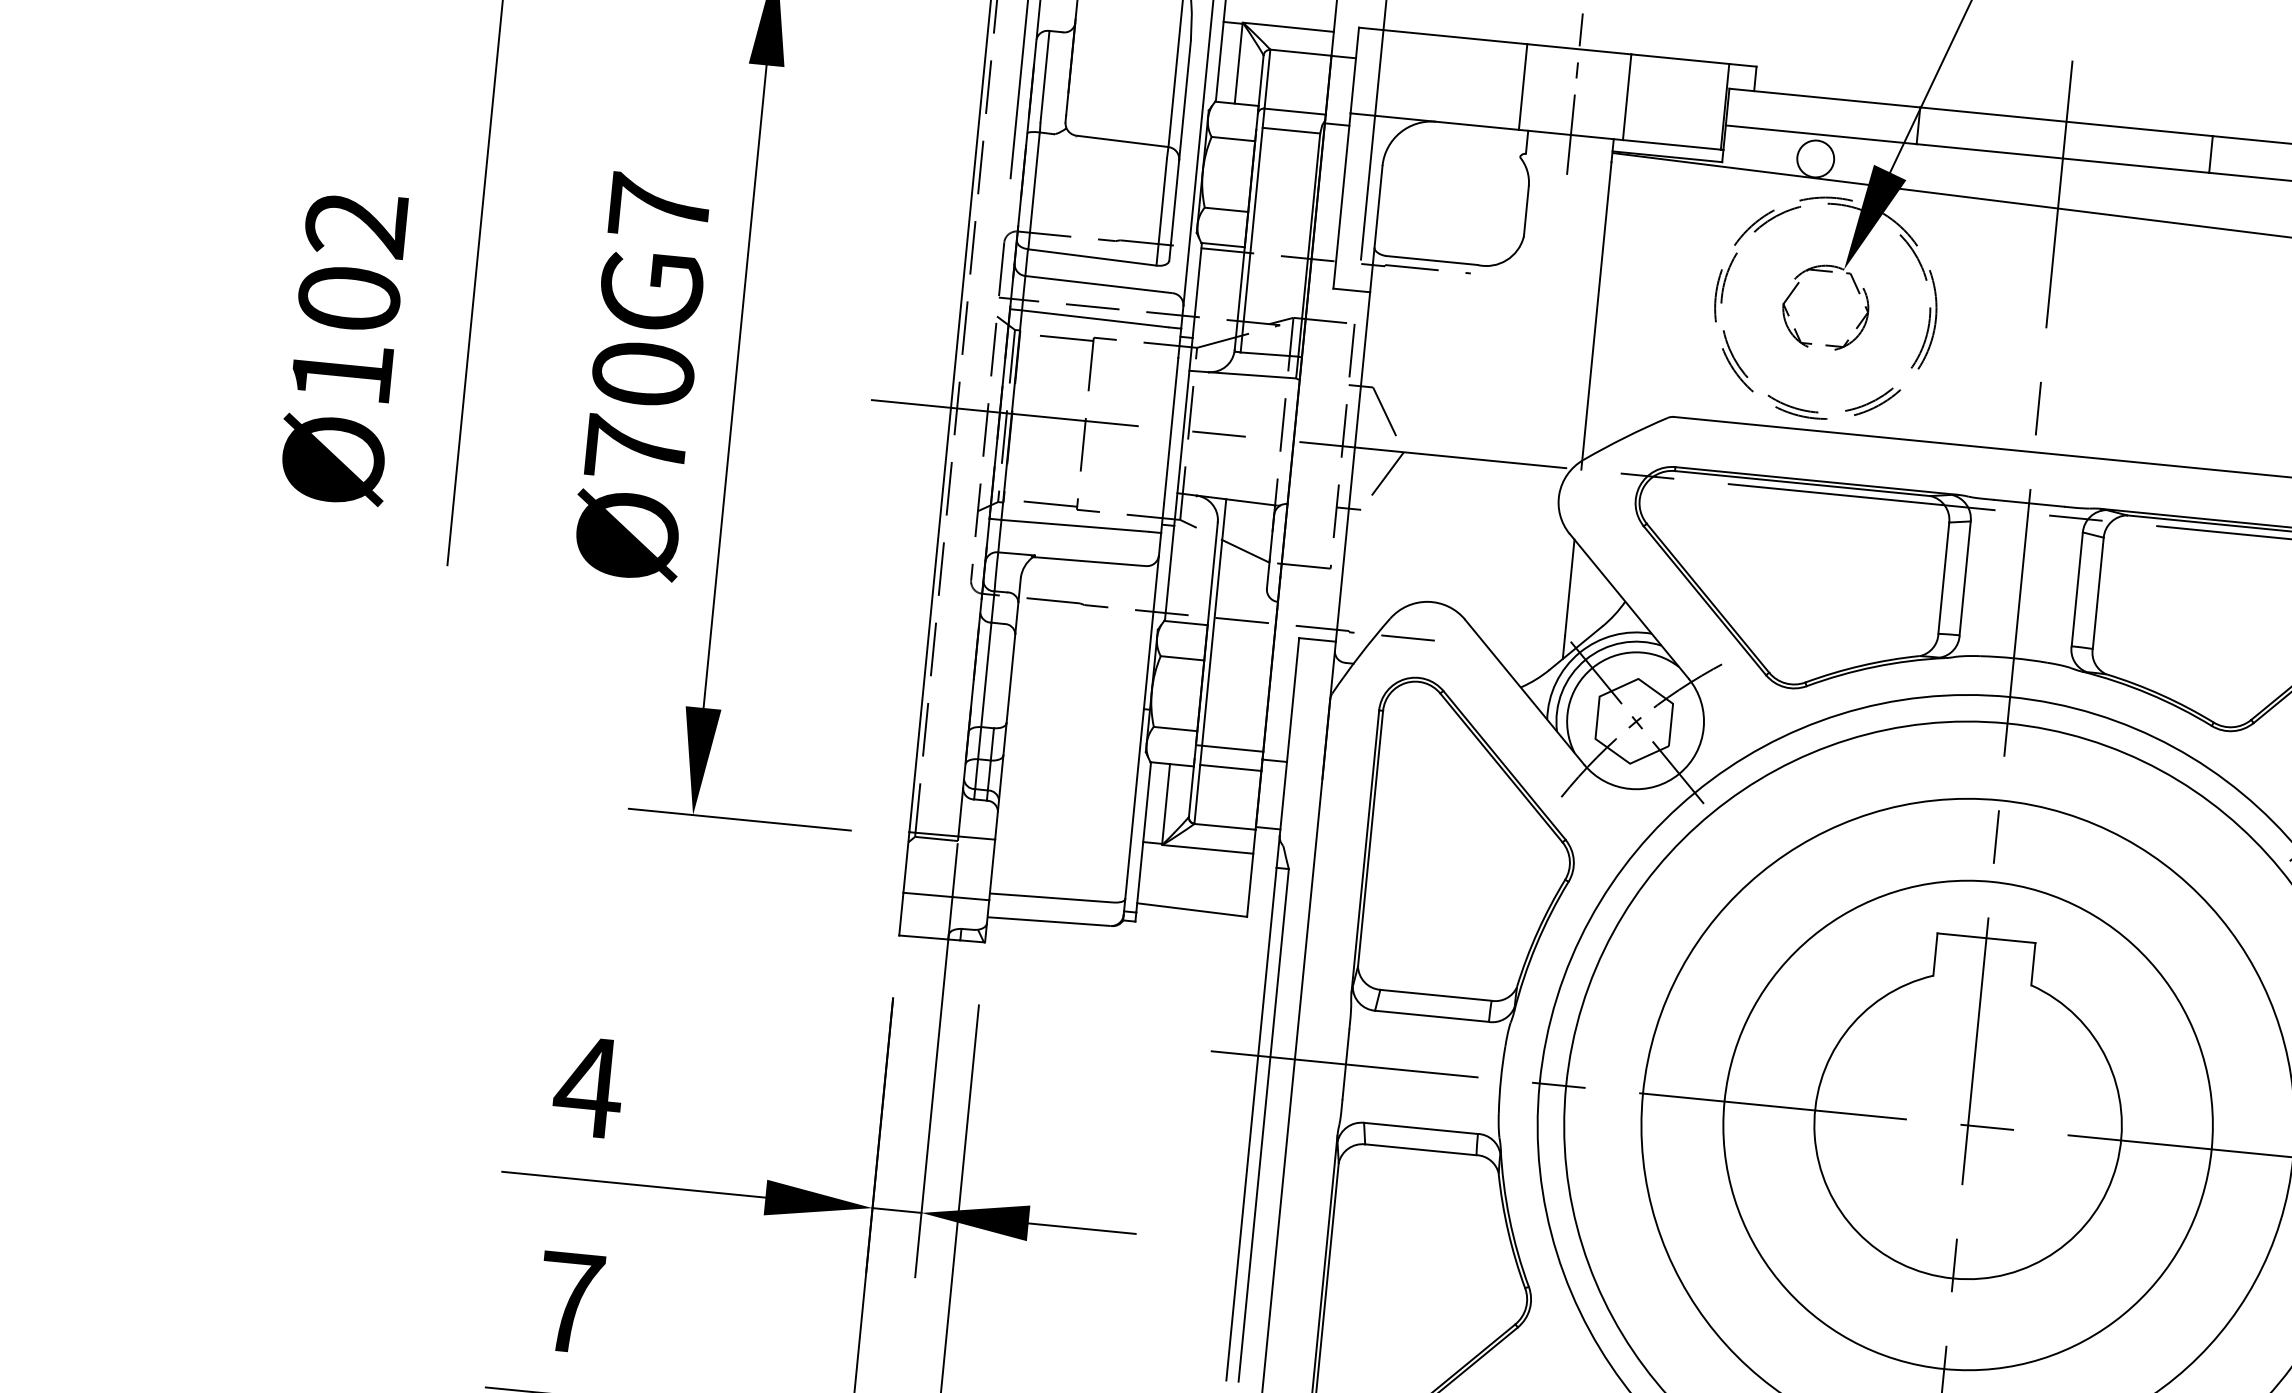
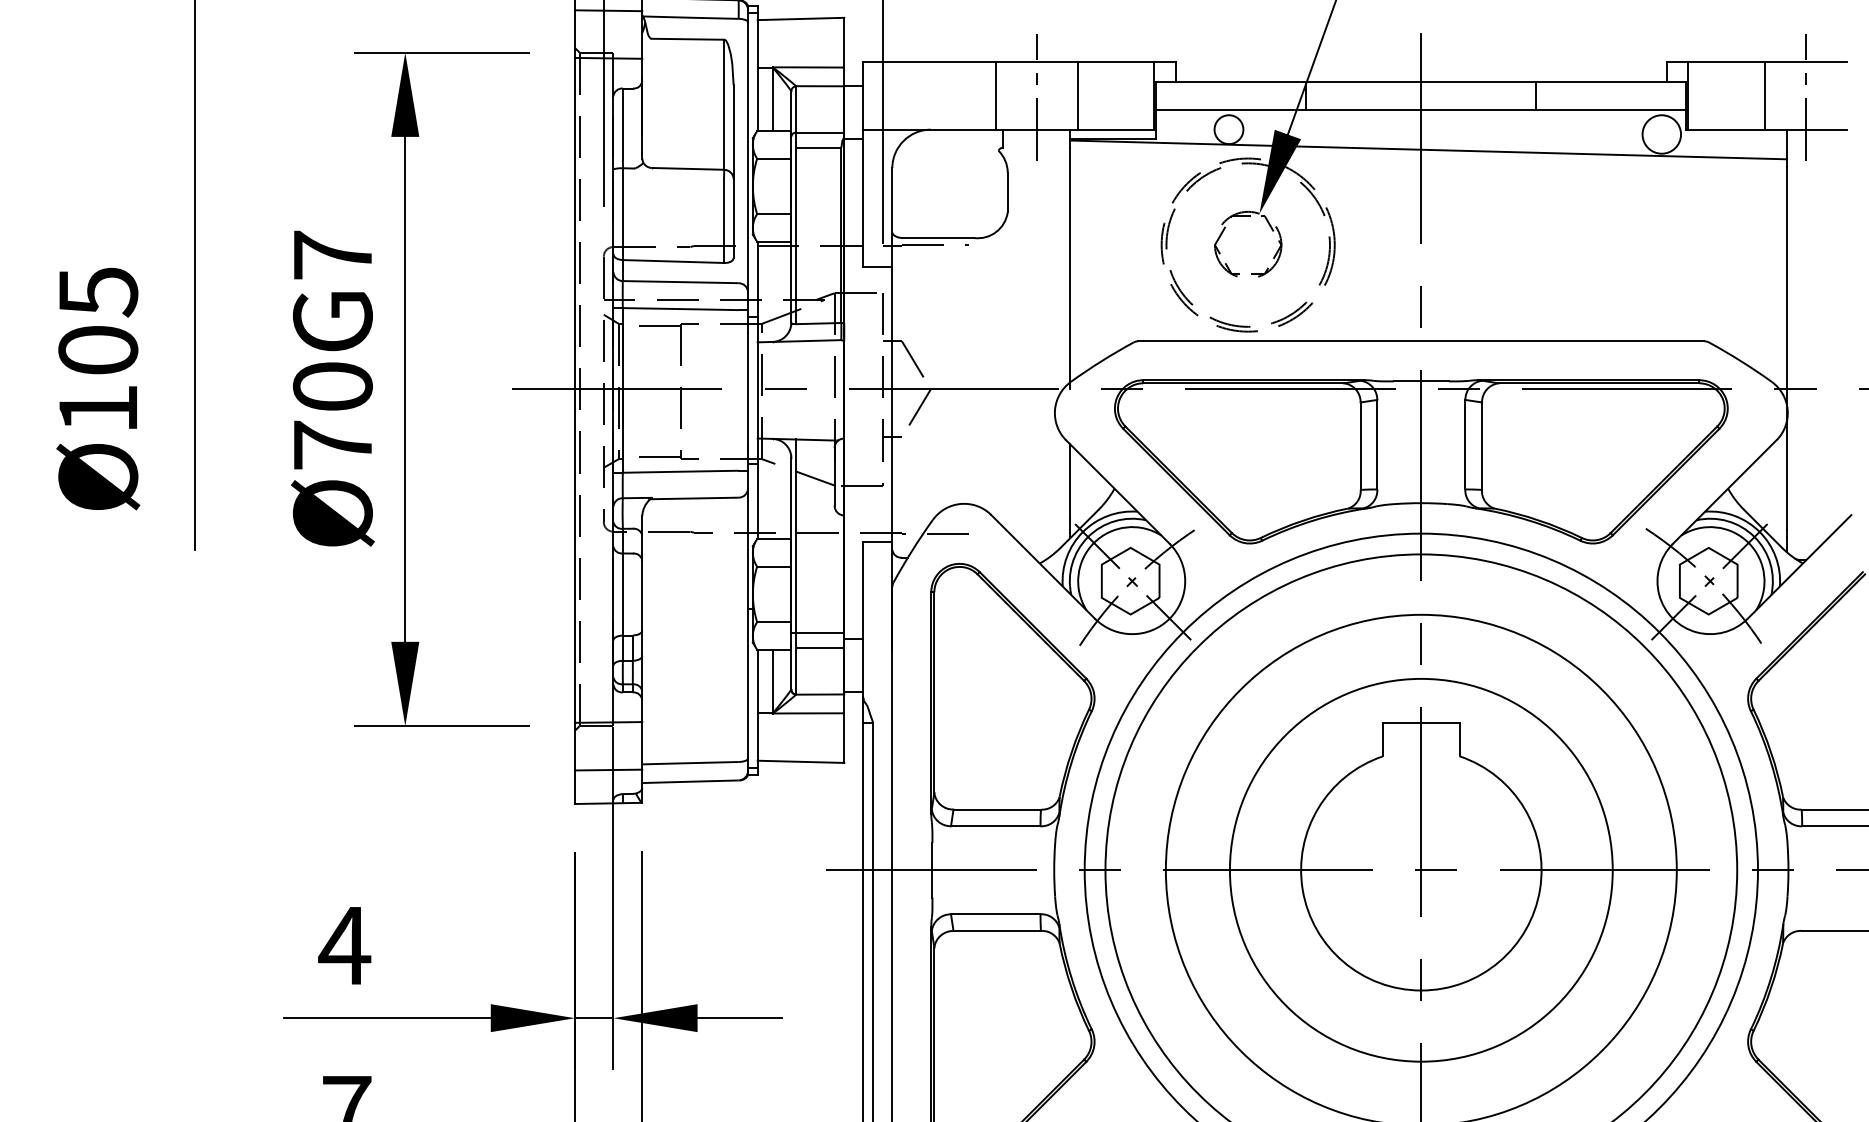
text: (356, 225) -> (98, 292), Ø102 -> Ø105

